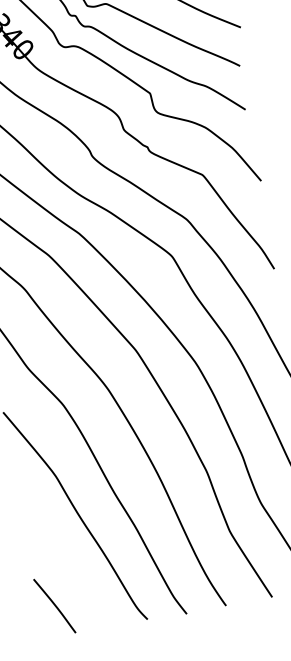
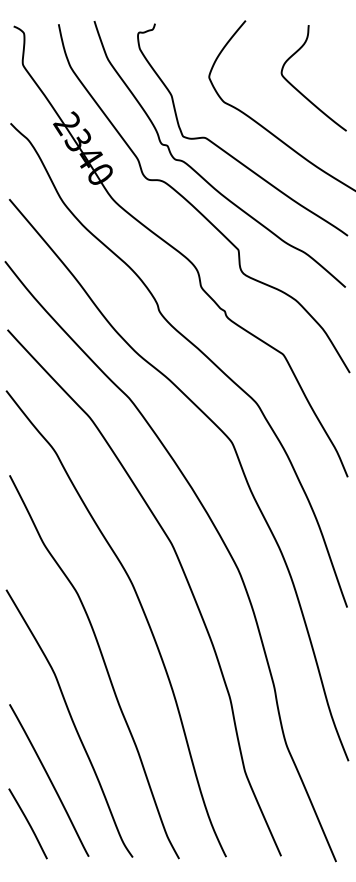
curve: (66, 566) -> (49, 780), added

